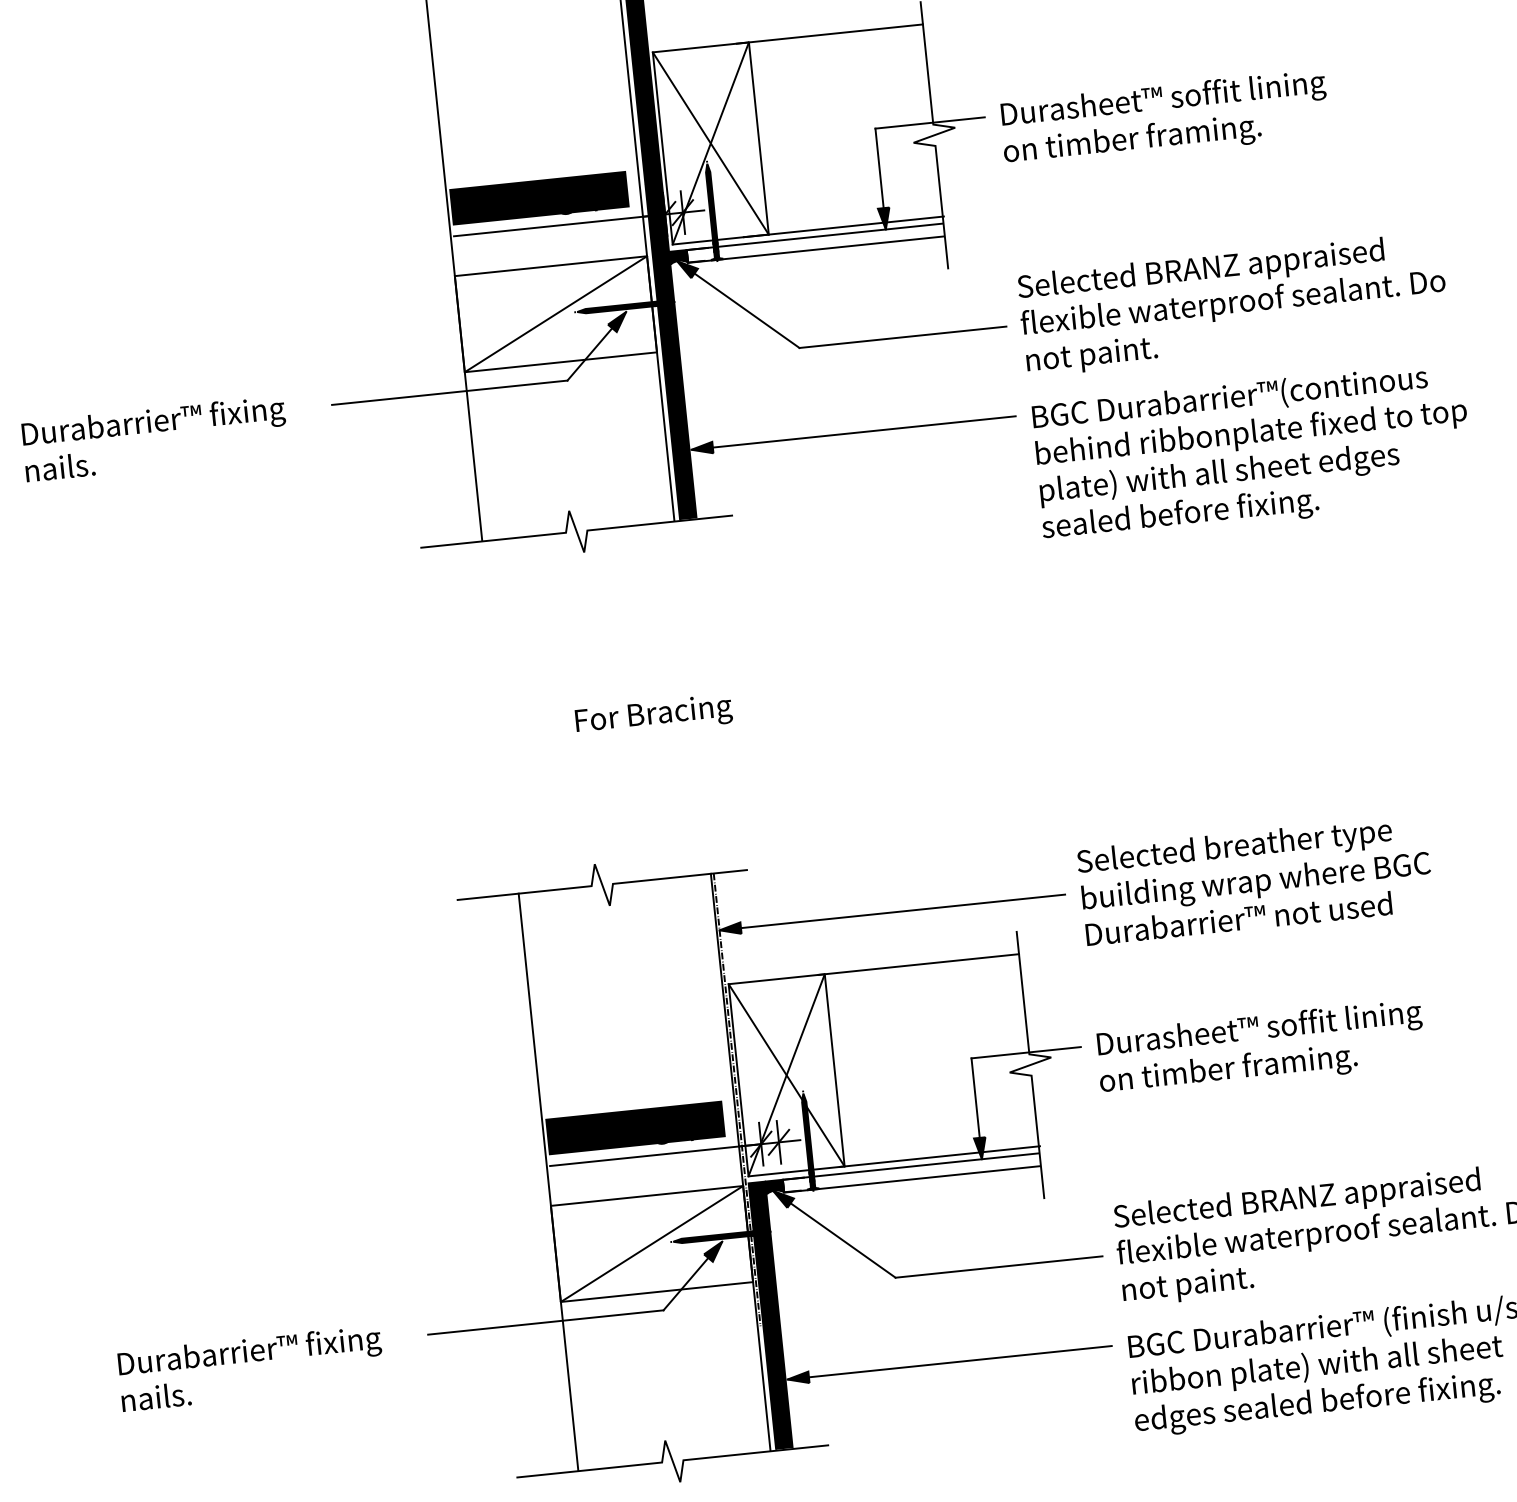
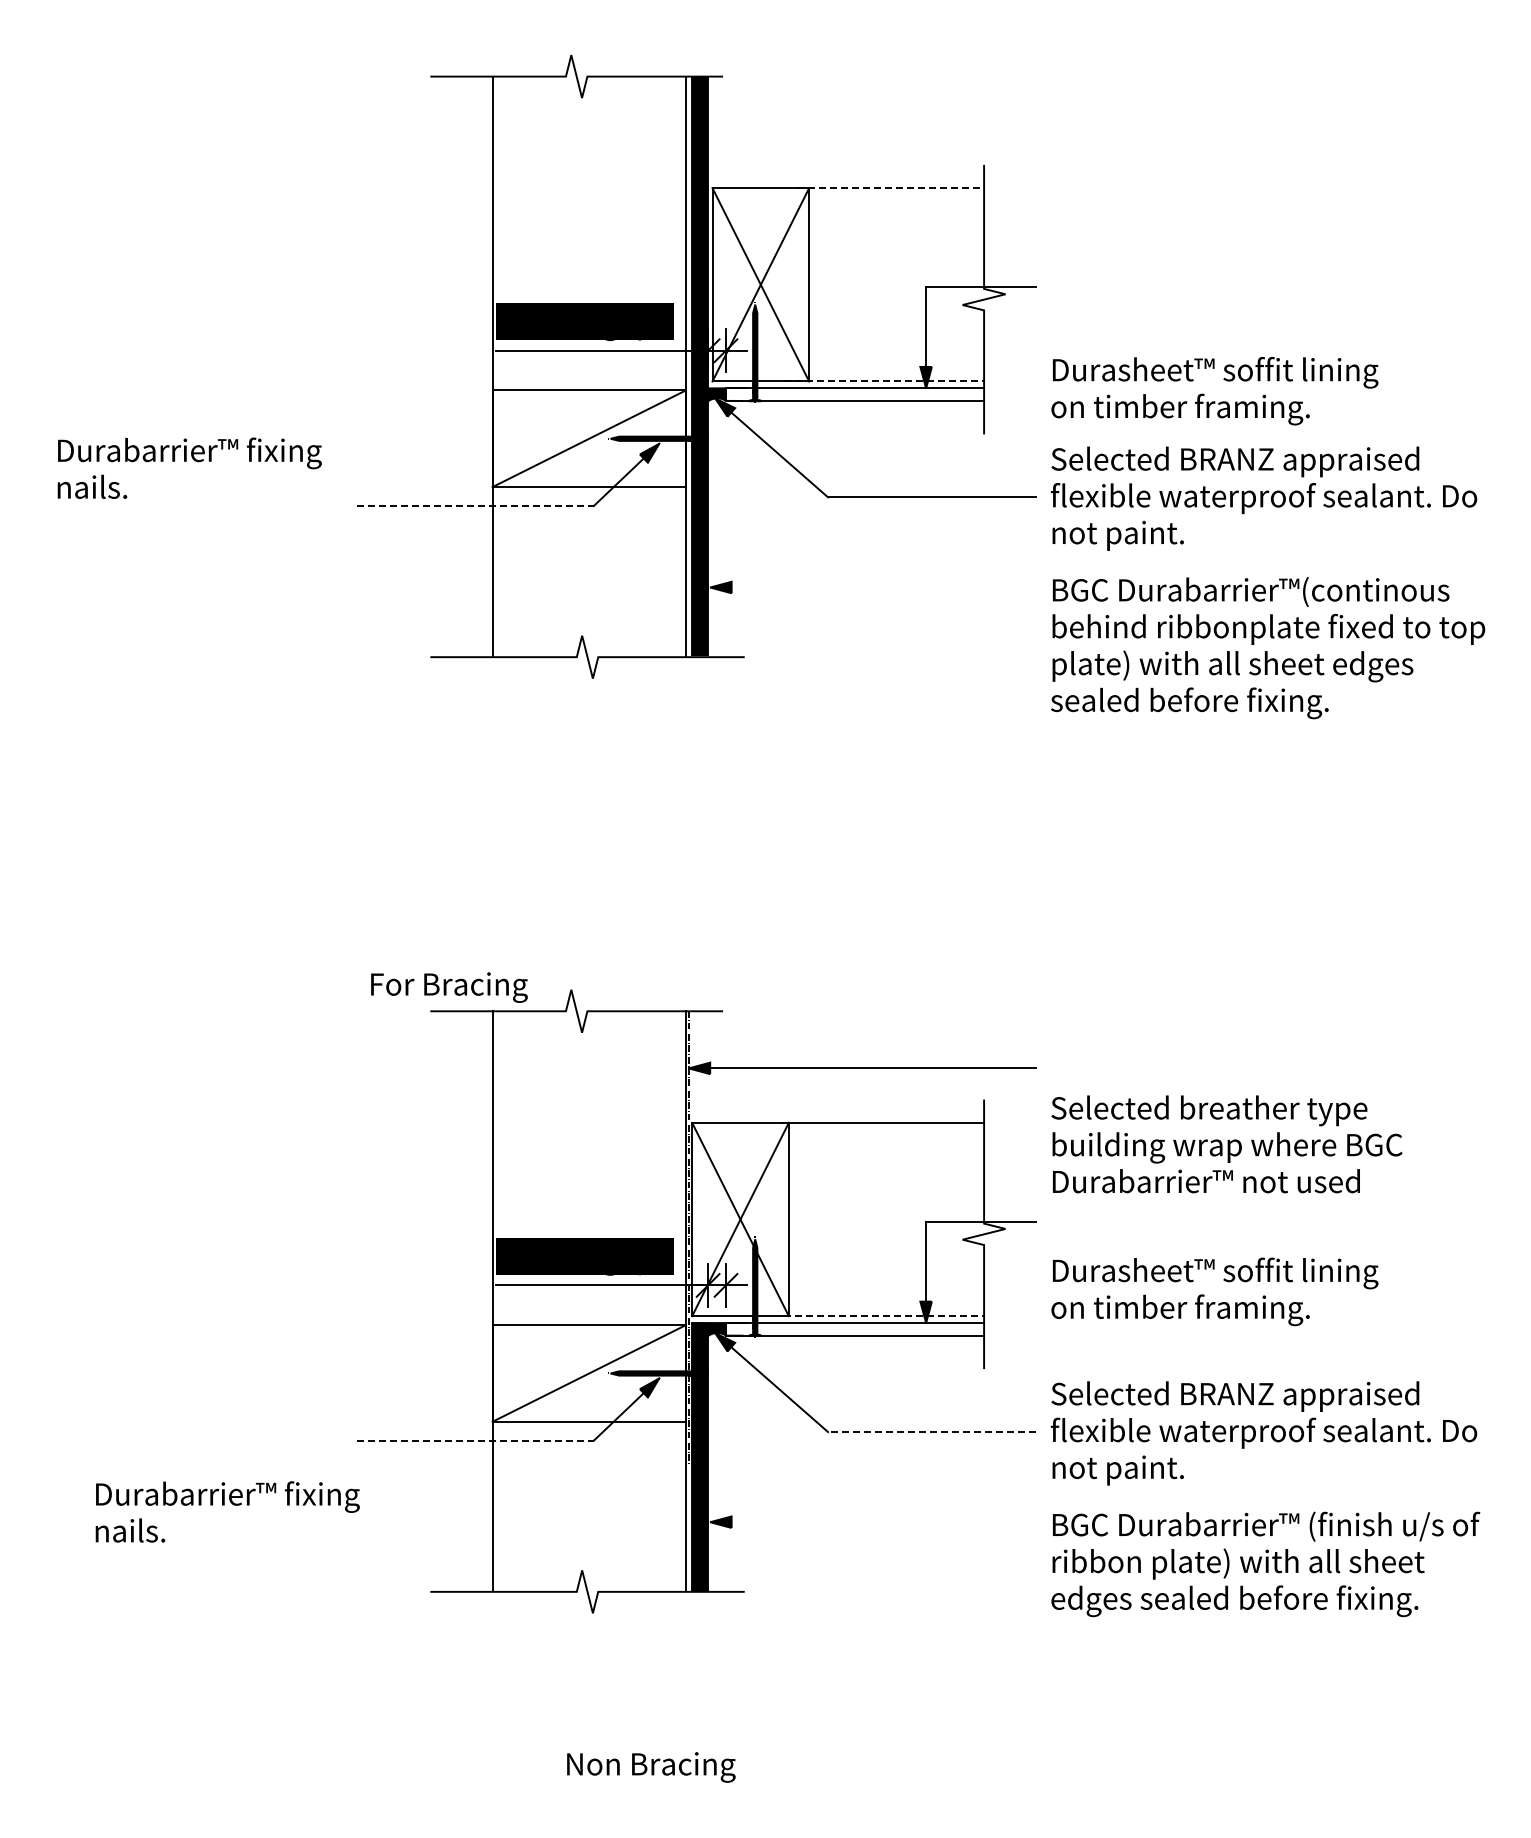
line: (829, 34) -> (890, 188), solid -> dashed
text: (1164, 119) -> (1214, 391), moved
line: (843, 226) -> (884, 381), solid -> dashed
line: (450, 392) -> (476, 505), solid -> dashed
line: (853, 432) -> (873, 587), removed
text: (154, 437) -> (189, 467), moved
text: (654, 716) -> (449, 987), moved
text: (1255, 880) -> (1226, 1144), moved
text: (1260, 1048) -> (1214, 1291), moved
line: (939, 1156) -> (884, 1316), solid -> dashed
line: (999, 1267) -> (932, 1432), solid -> dashed
line: (546, 1322) -> (476, 1440), solid -> dashed
line: (950, 1363) -> (873, 1522), removed
text: (250, 1367) -> (227, 1511), moved

